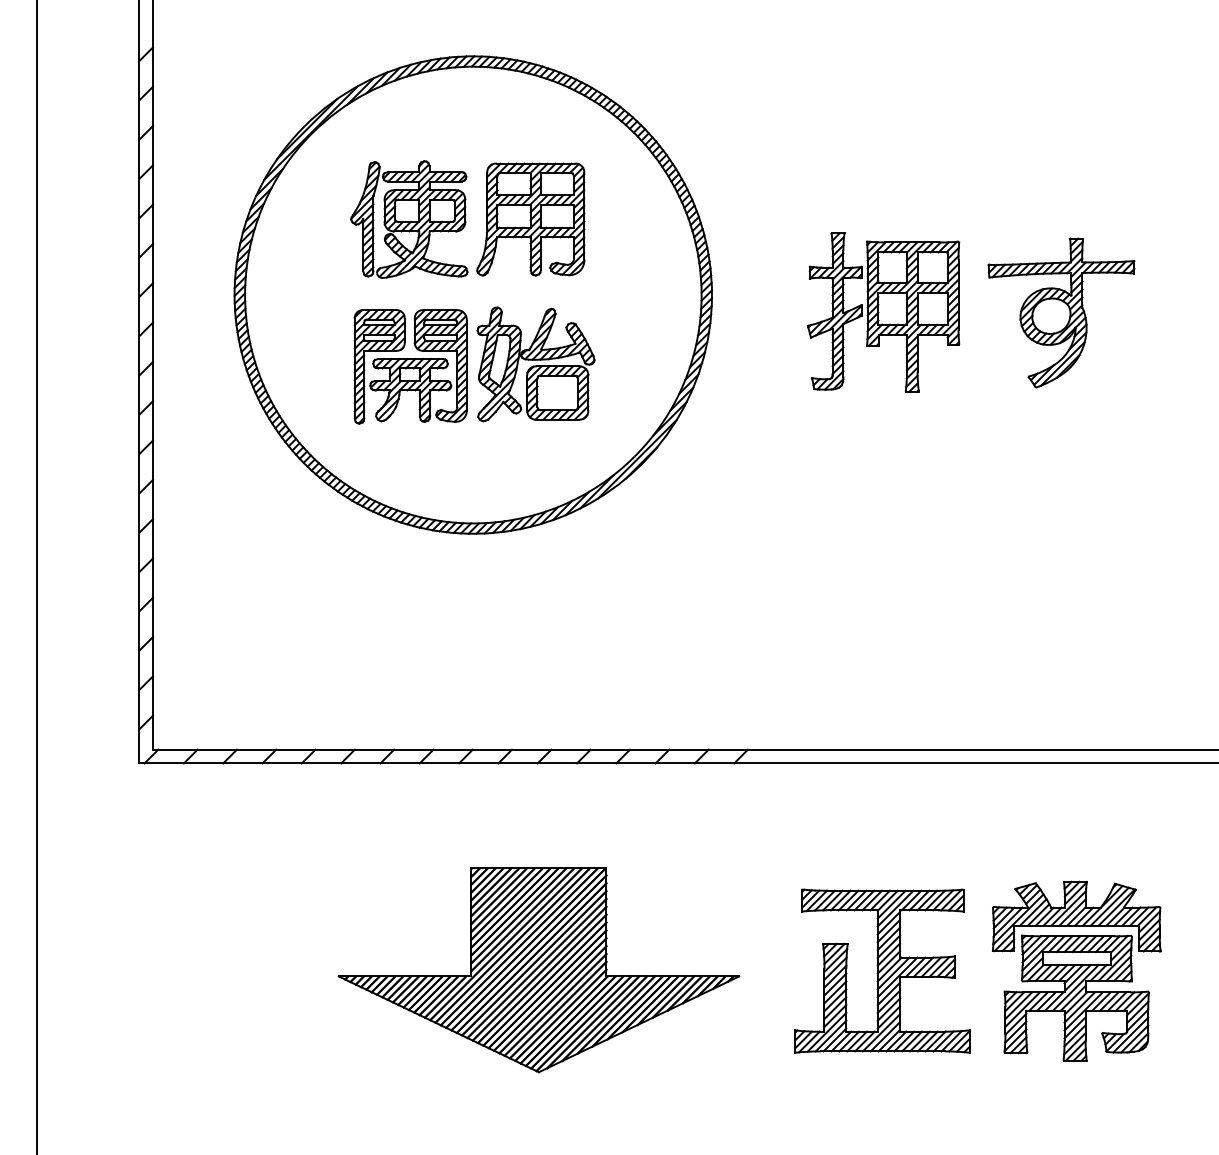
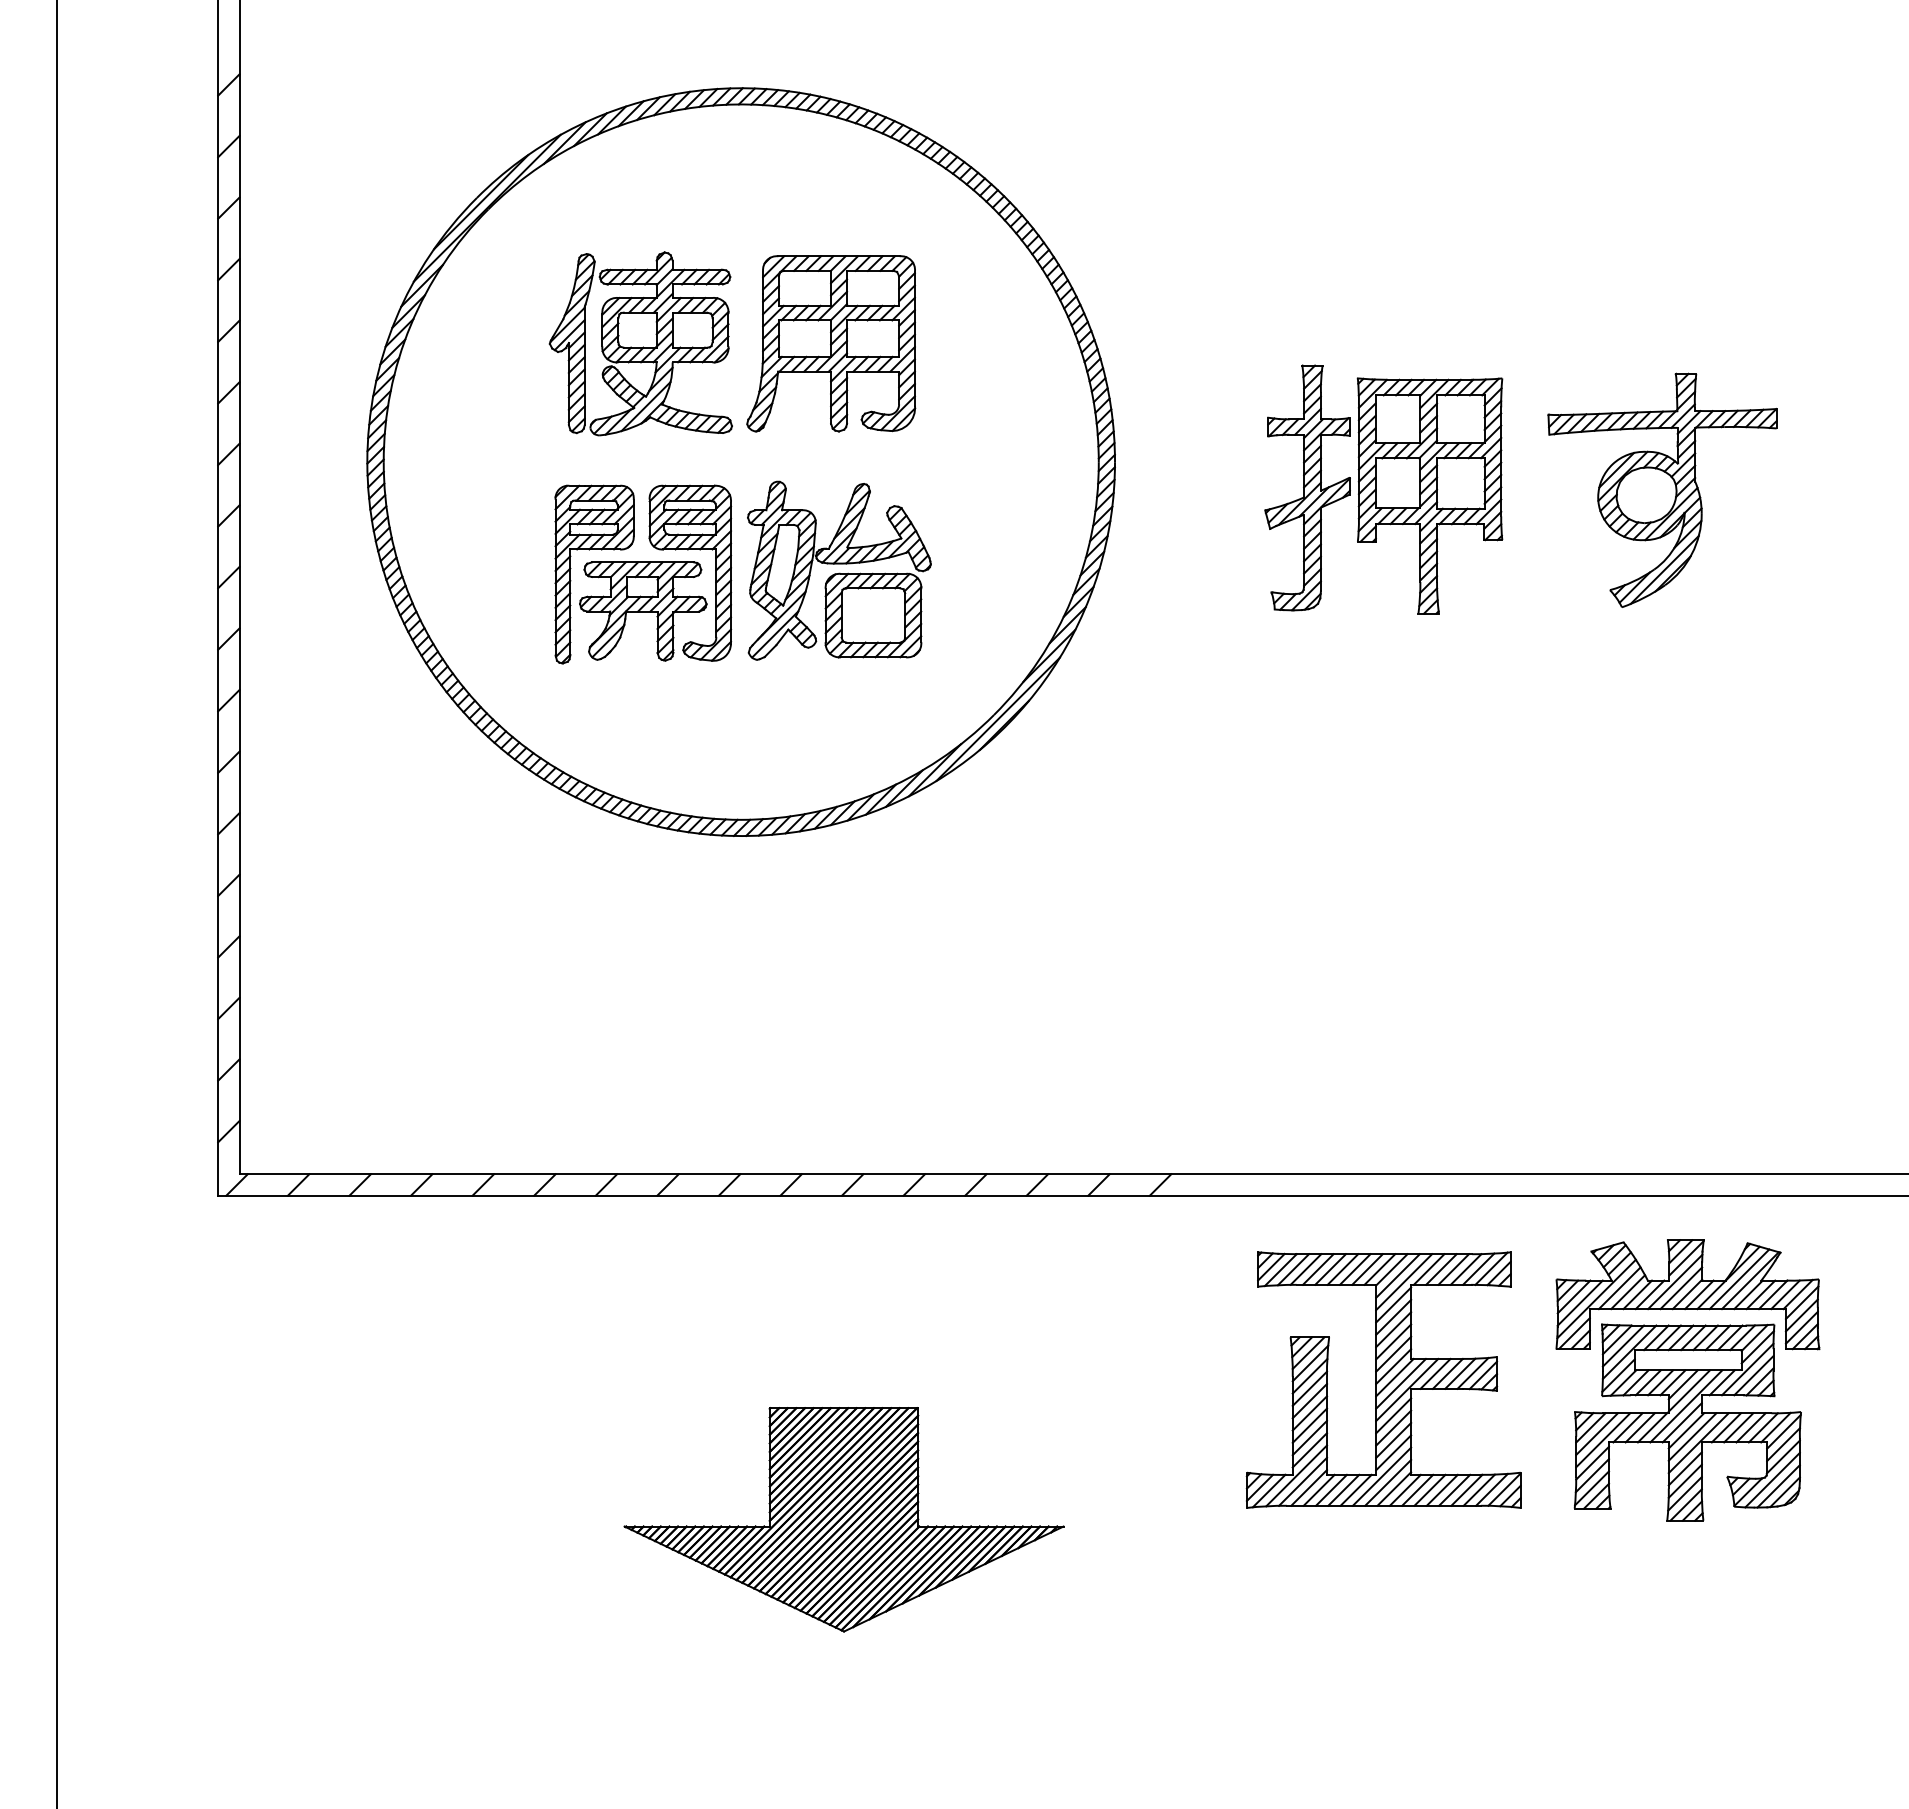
part: (538, 970) -> (843, 1520), size x0.7
part: (955, 970) -> (1497, 1379), moved

